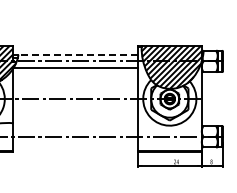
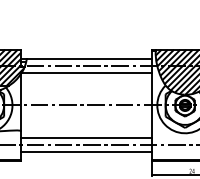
line: (78, 54) -> (89, 58), dashed -> solid
line: (74, 130) -> (85, 138), added
line: (74, 143) -> (85, 151), added

